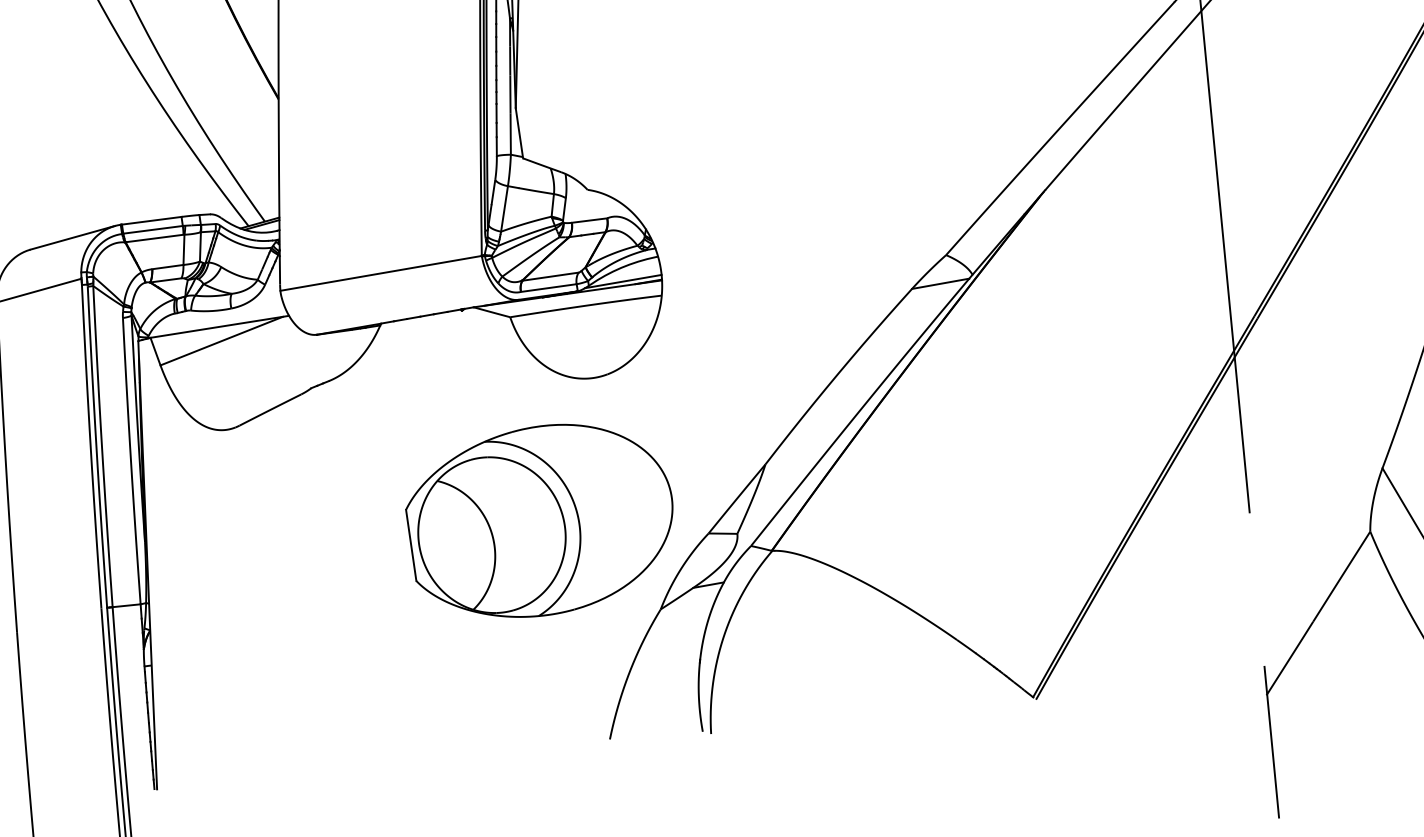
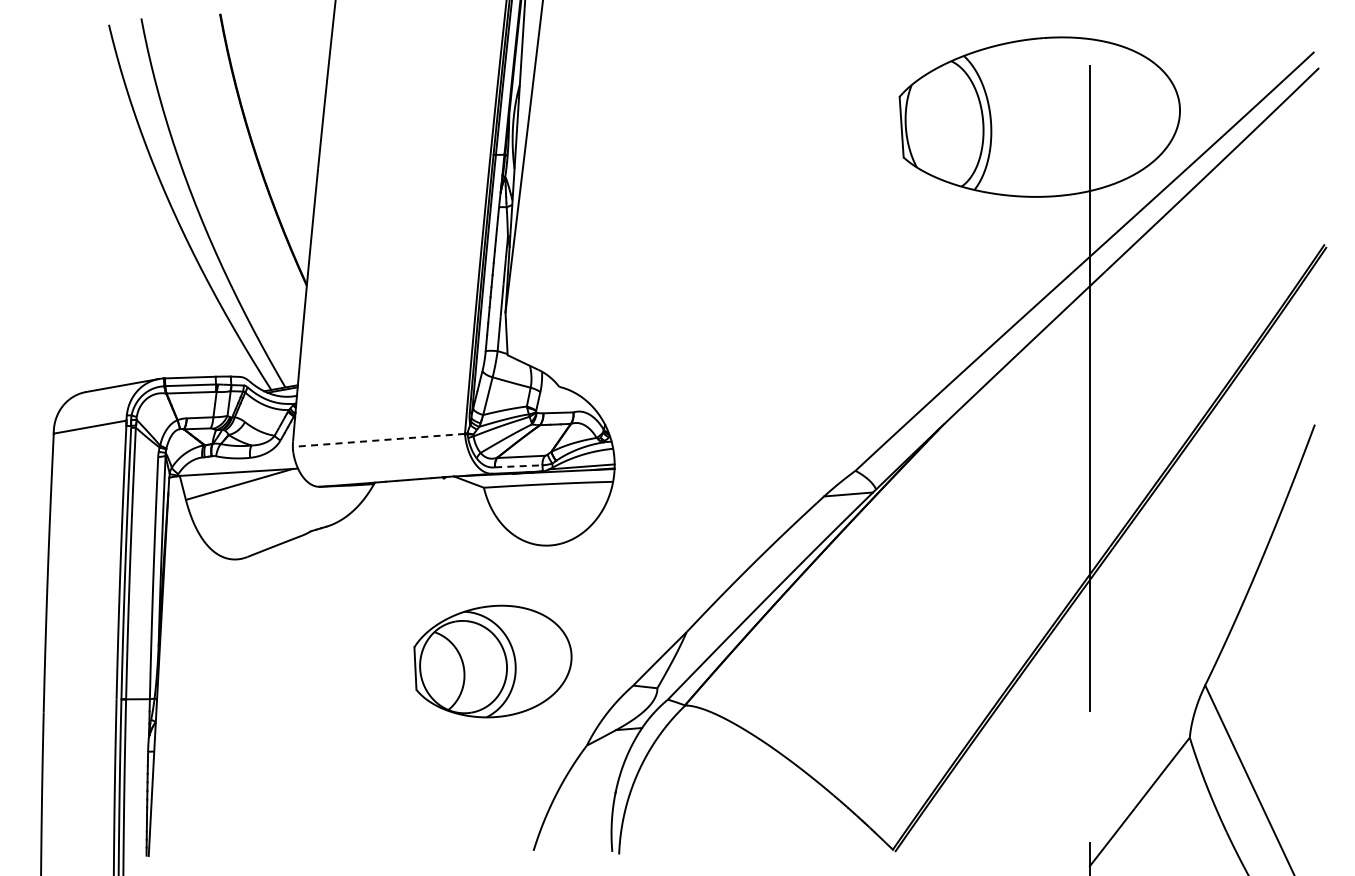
line: (380, 273) -> (378, 440), solid -> dashed
line: (548, 288) -> (518, 466), solid -> dashed
part: (540, 521) -> (492, 661), size x0.7

